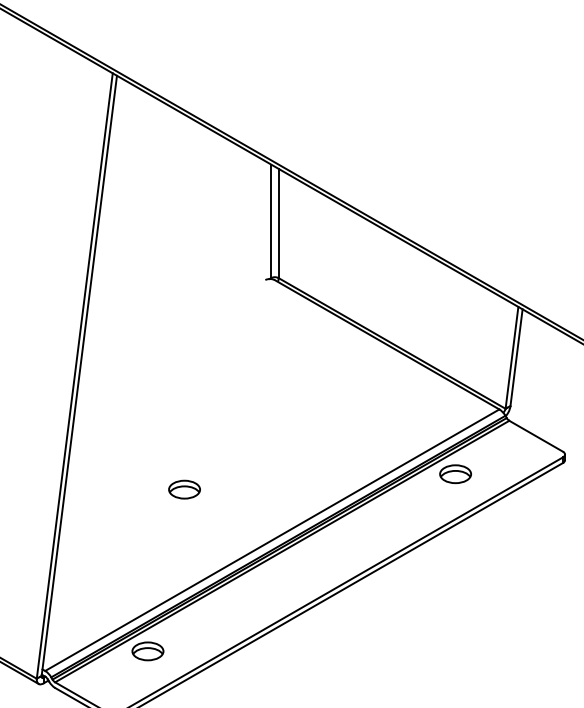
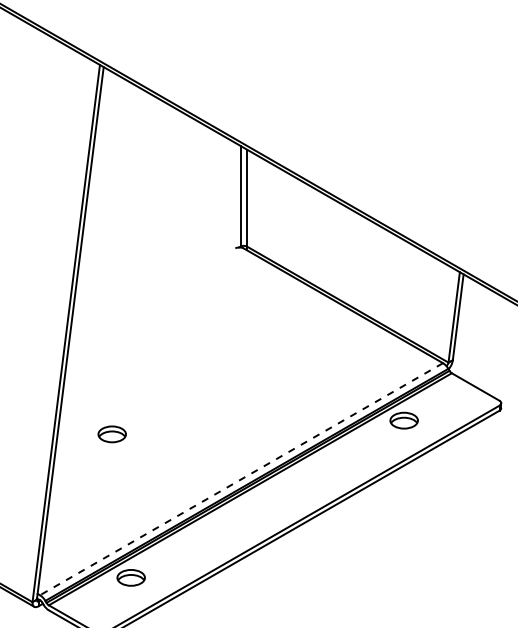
part: (184, 489) -> (112, 434), moved
line: (271, 540) -> (240, 479), solid -> dashed

